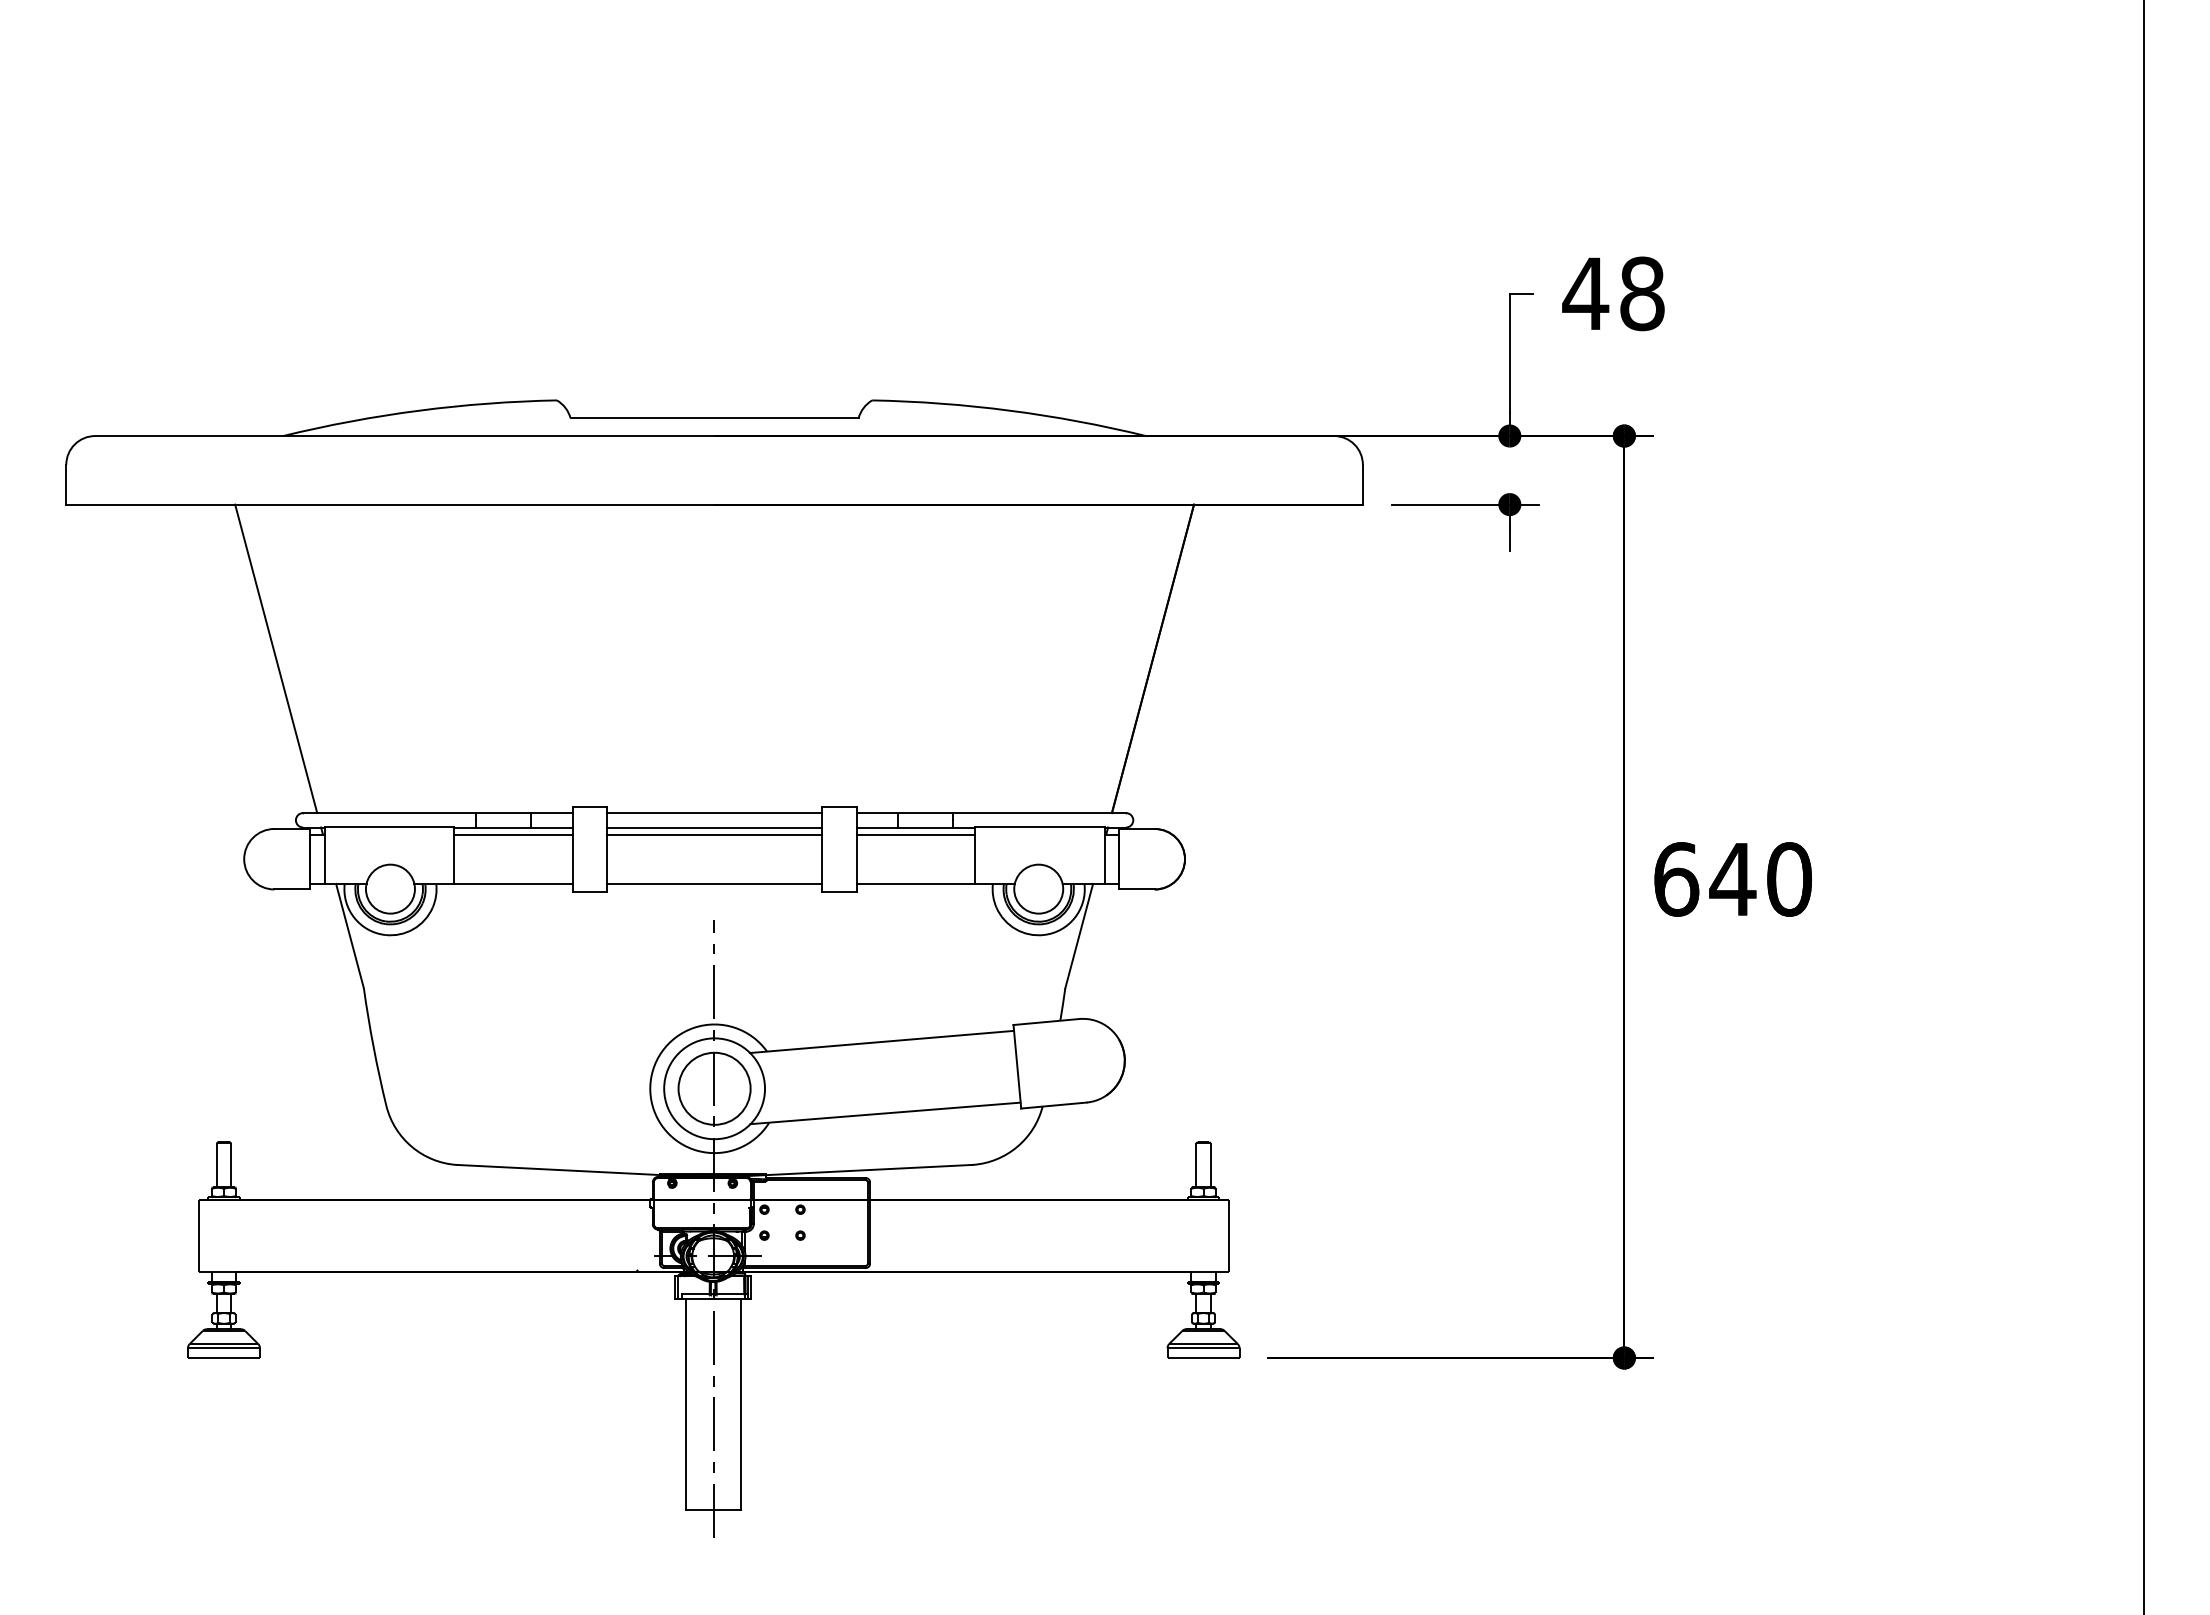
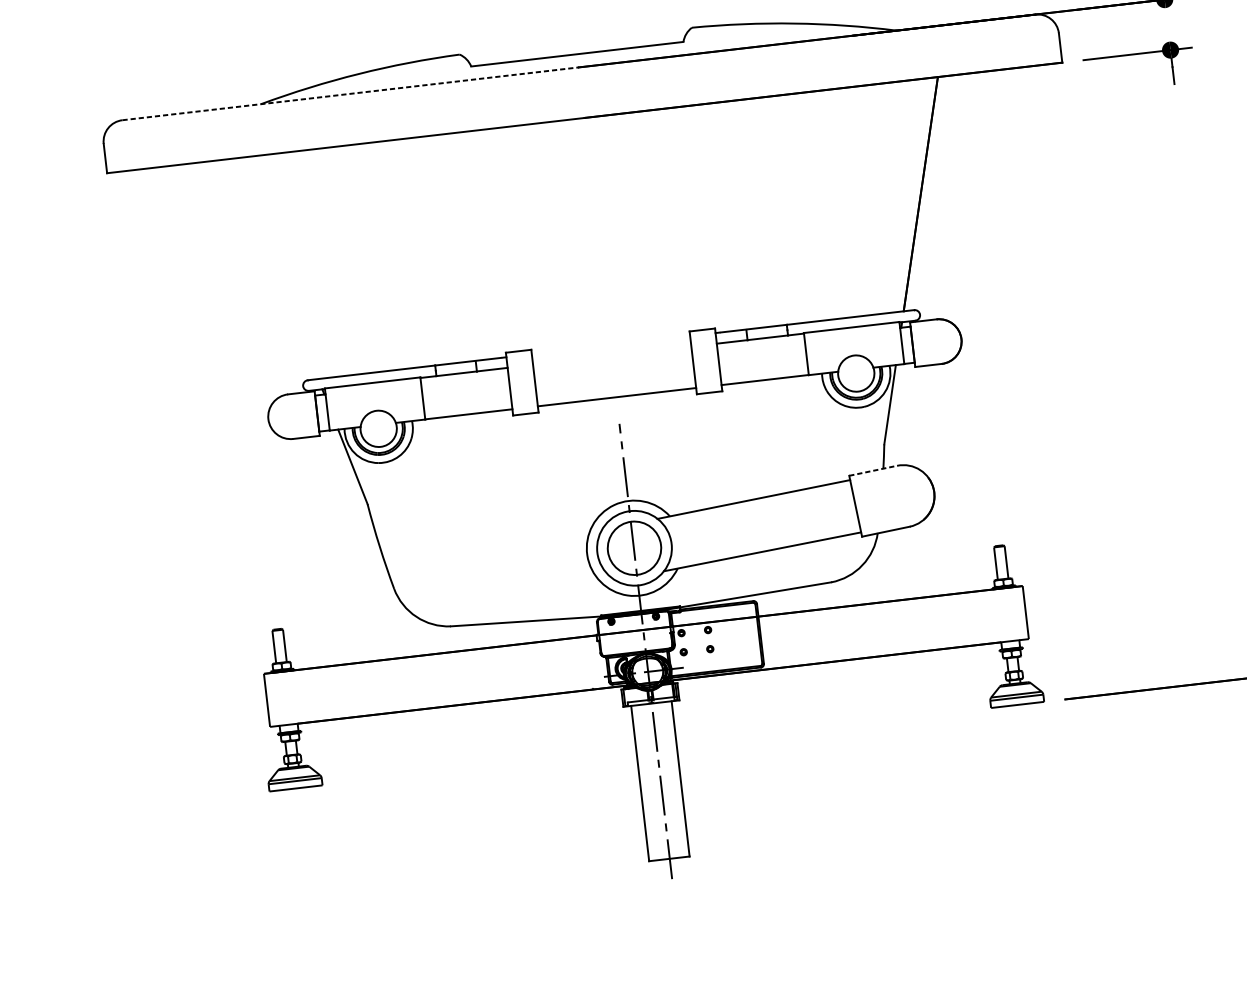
line: (404, 436) -> (350, 94), solid -> dashed
line: (276, 658) -> (275, 268), removed
line: (714, 813) -> (610, 345), removed
line: (714, 827) -> (612, 355), removed
line: (513, 834) -> (464, 378), removed
line: (714, 834) -> (612, 360), removed
line: (915, 834) -> (760, 343), removed
line: (1046, 1022) -> (873, 471), solid -> dashed

